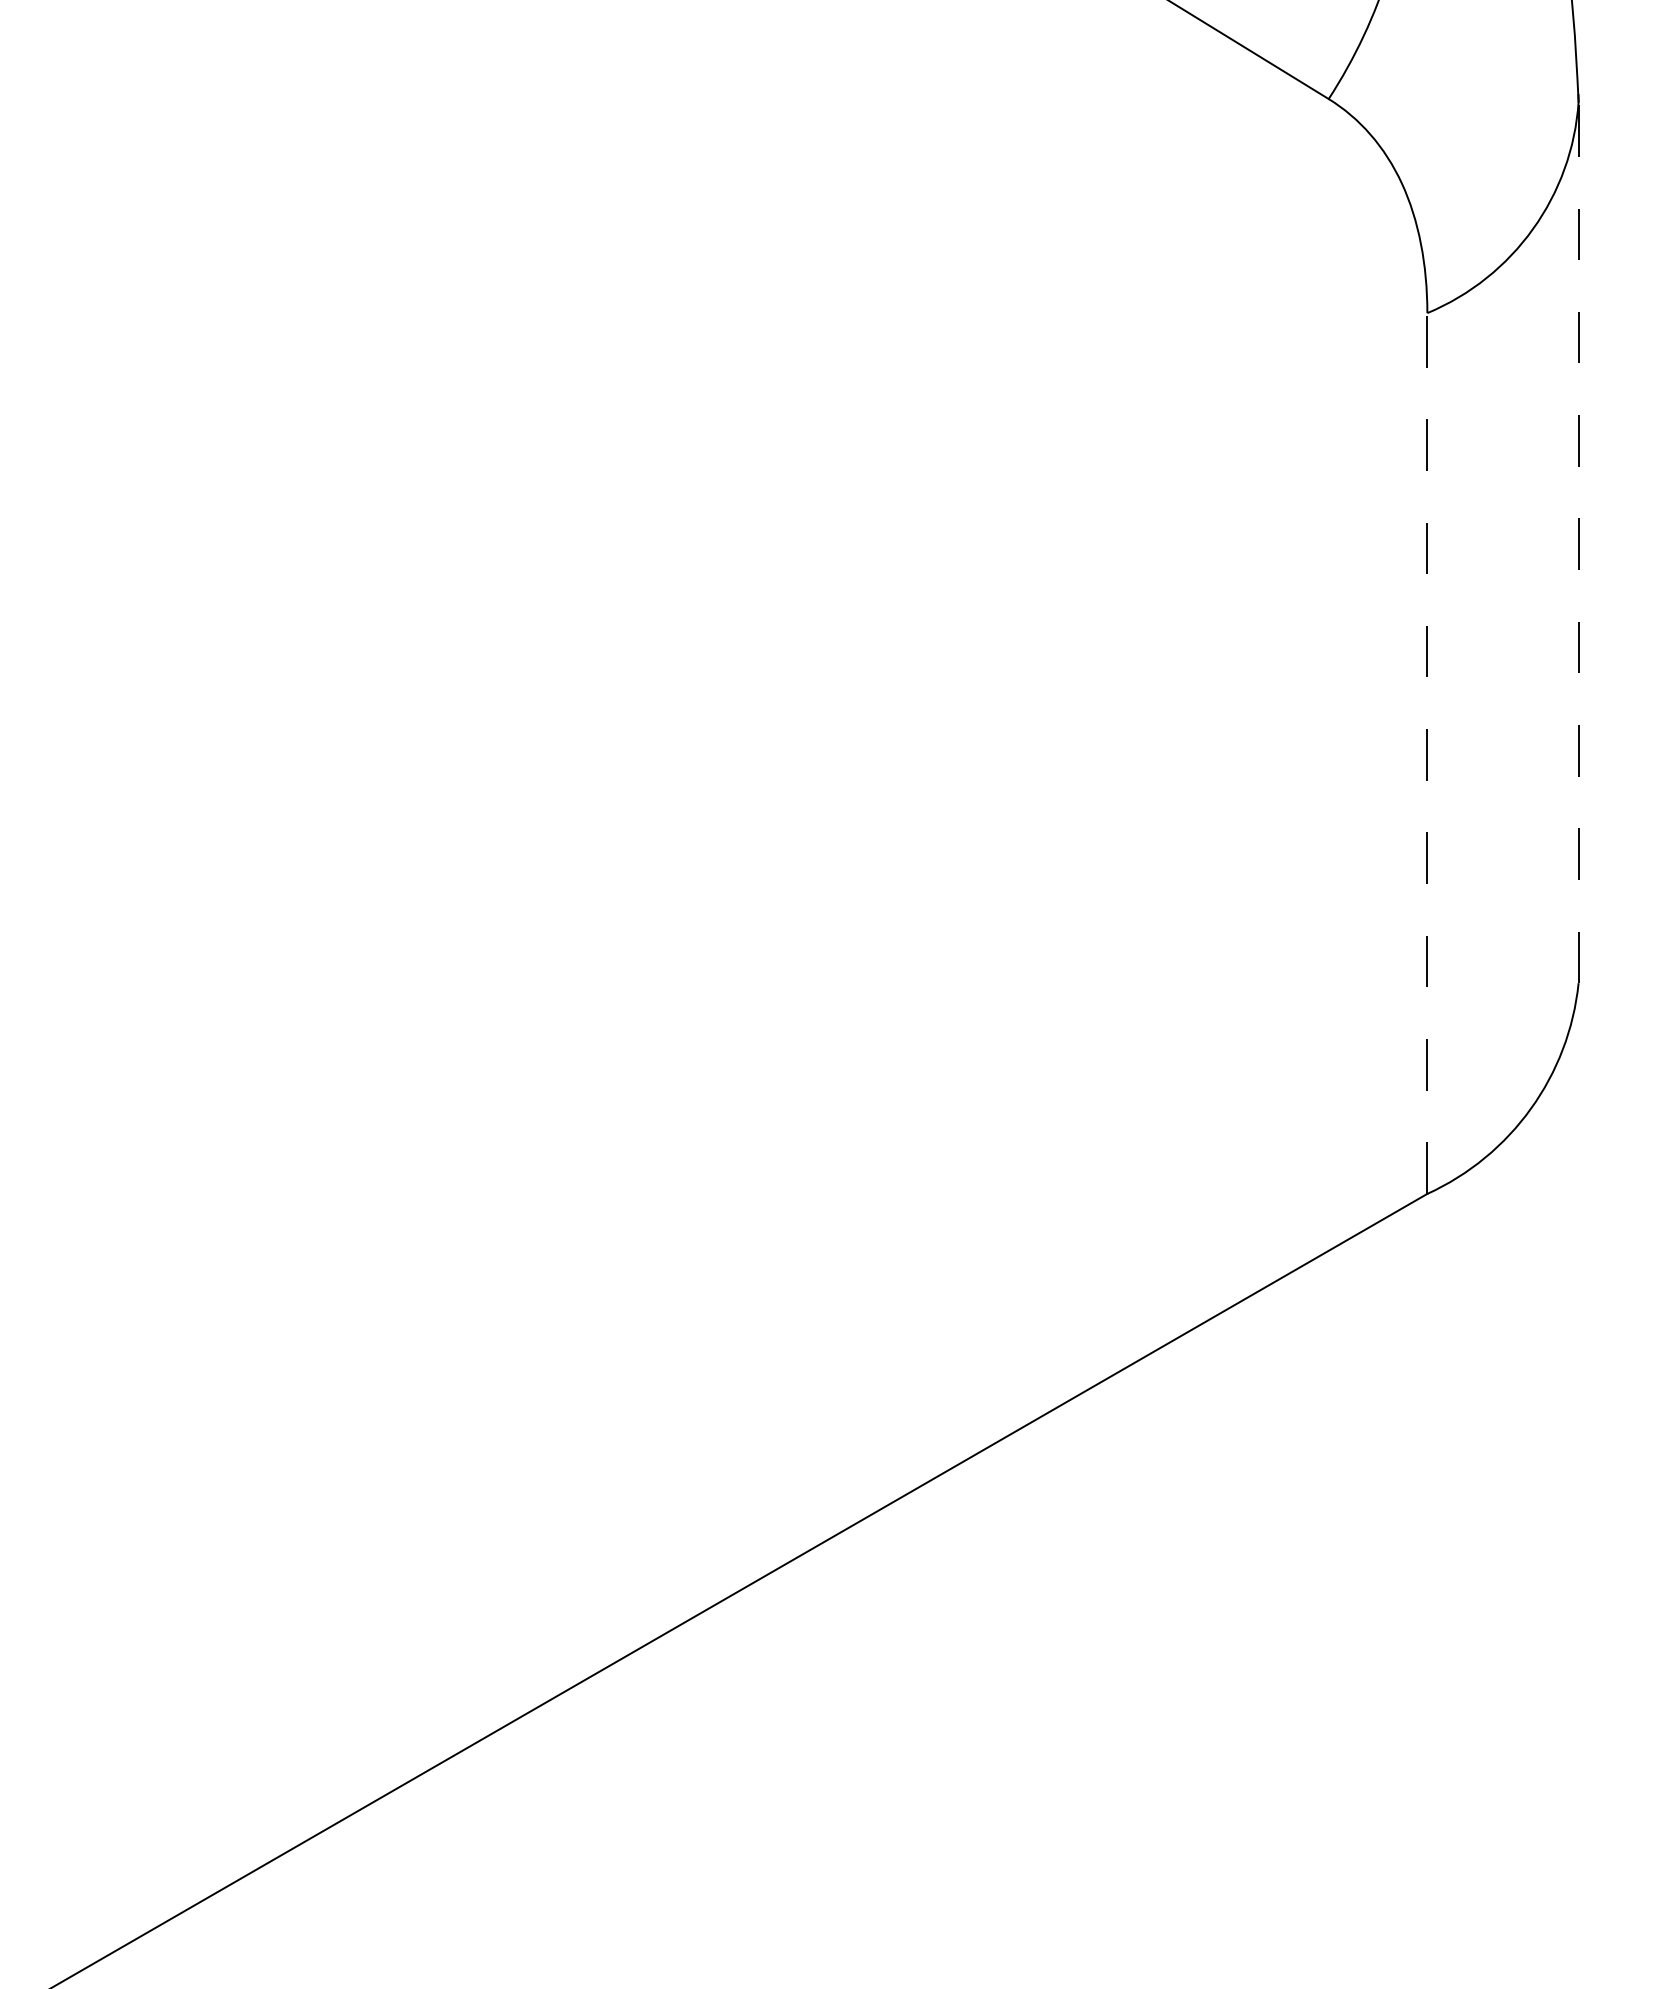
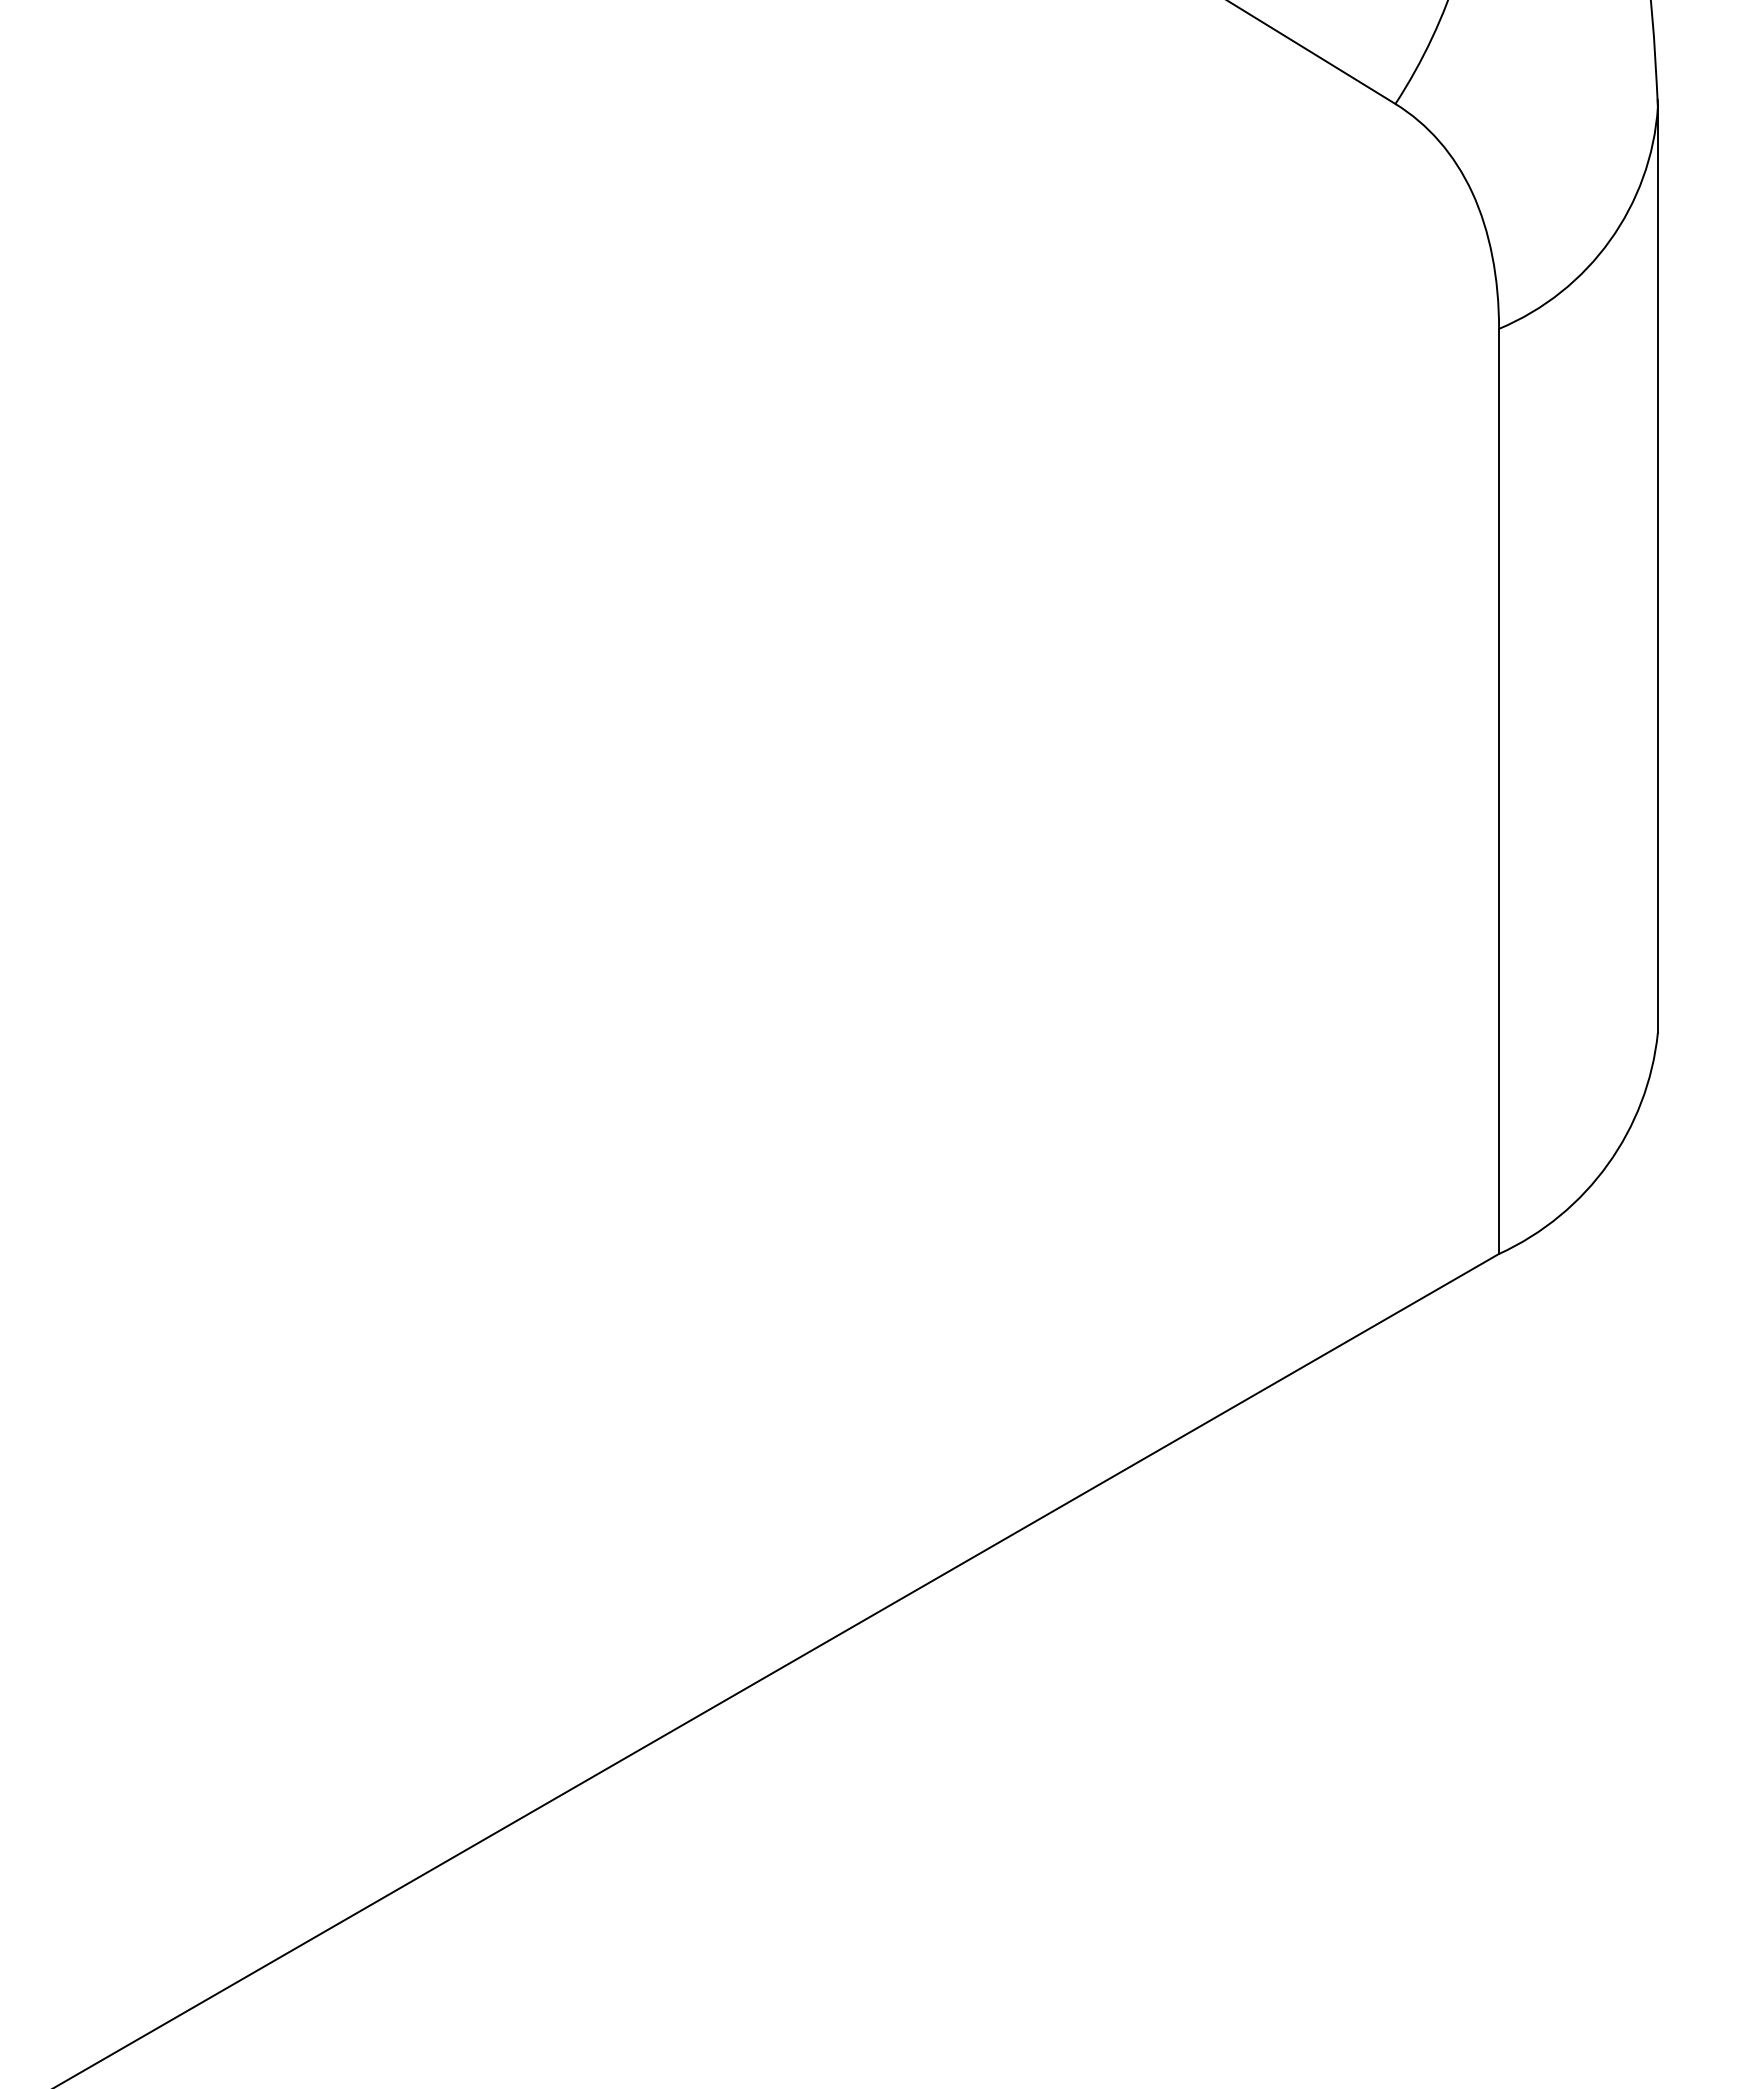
line: (1578, 543) -> (1657, 570), dashed -> solid
line: (1427, 753) -> (1499, 791), dashed -> solid

